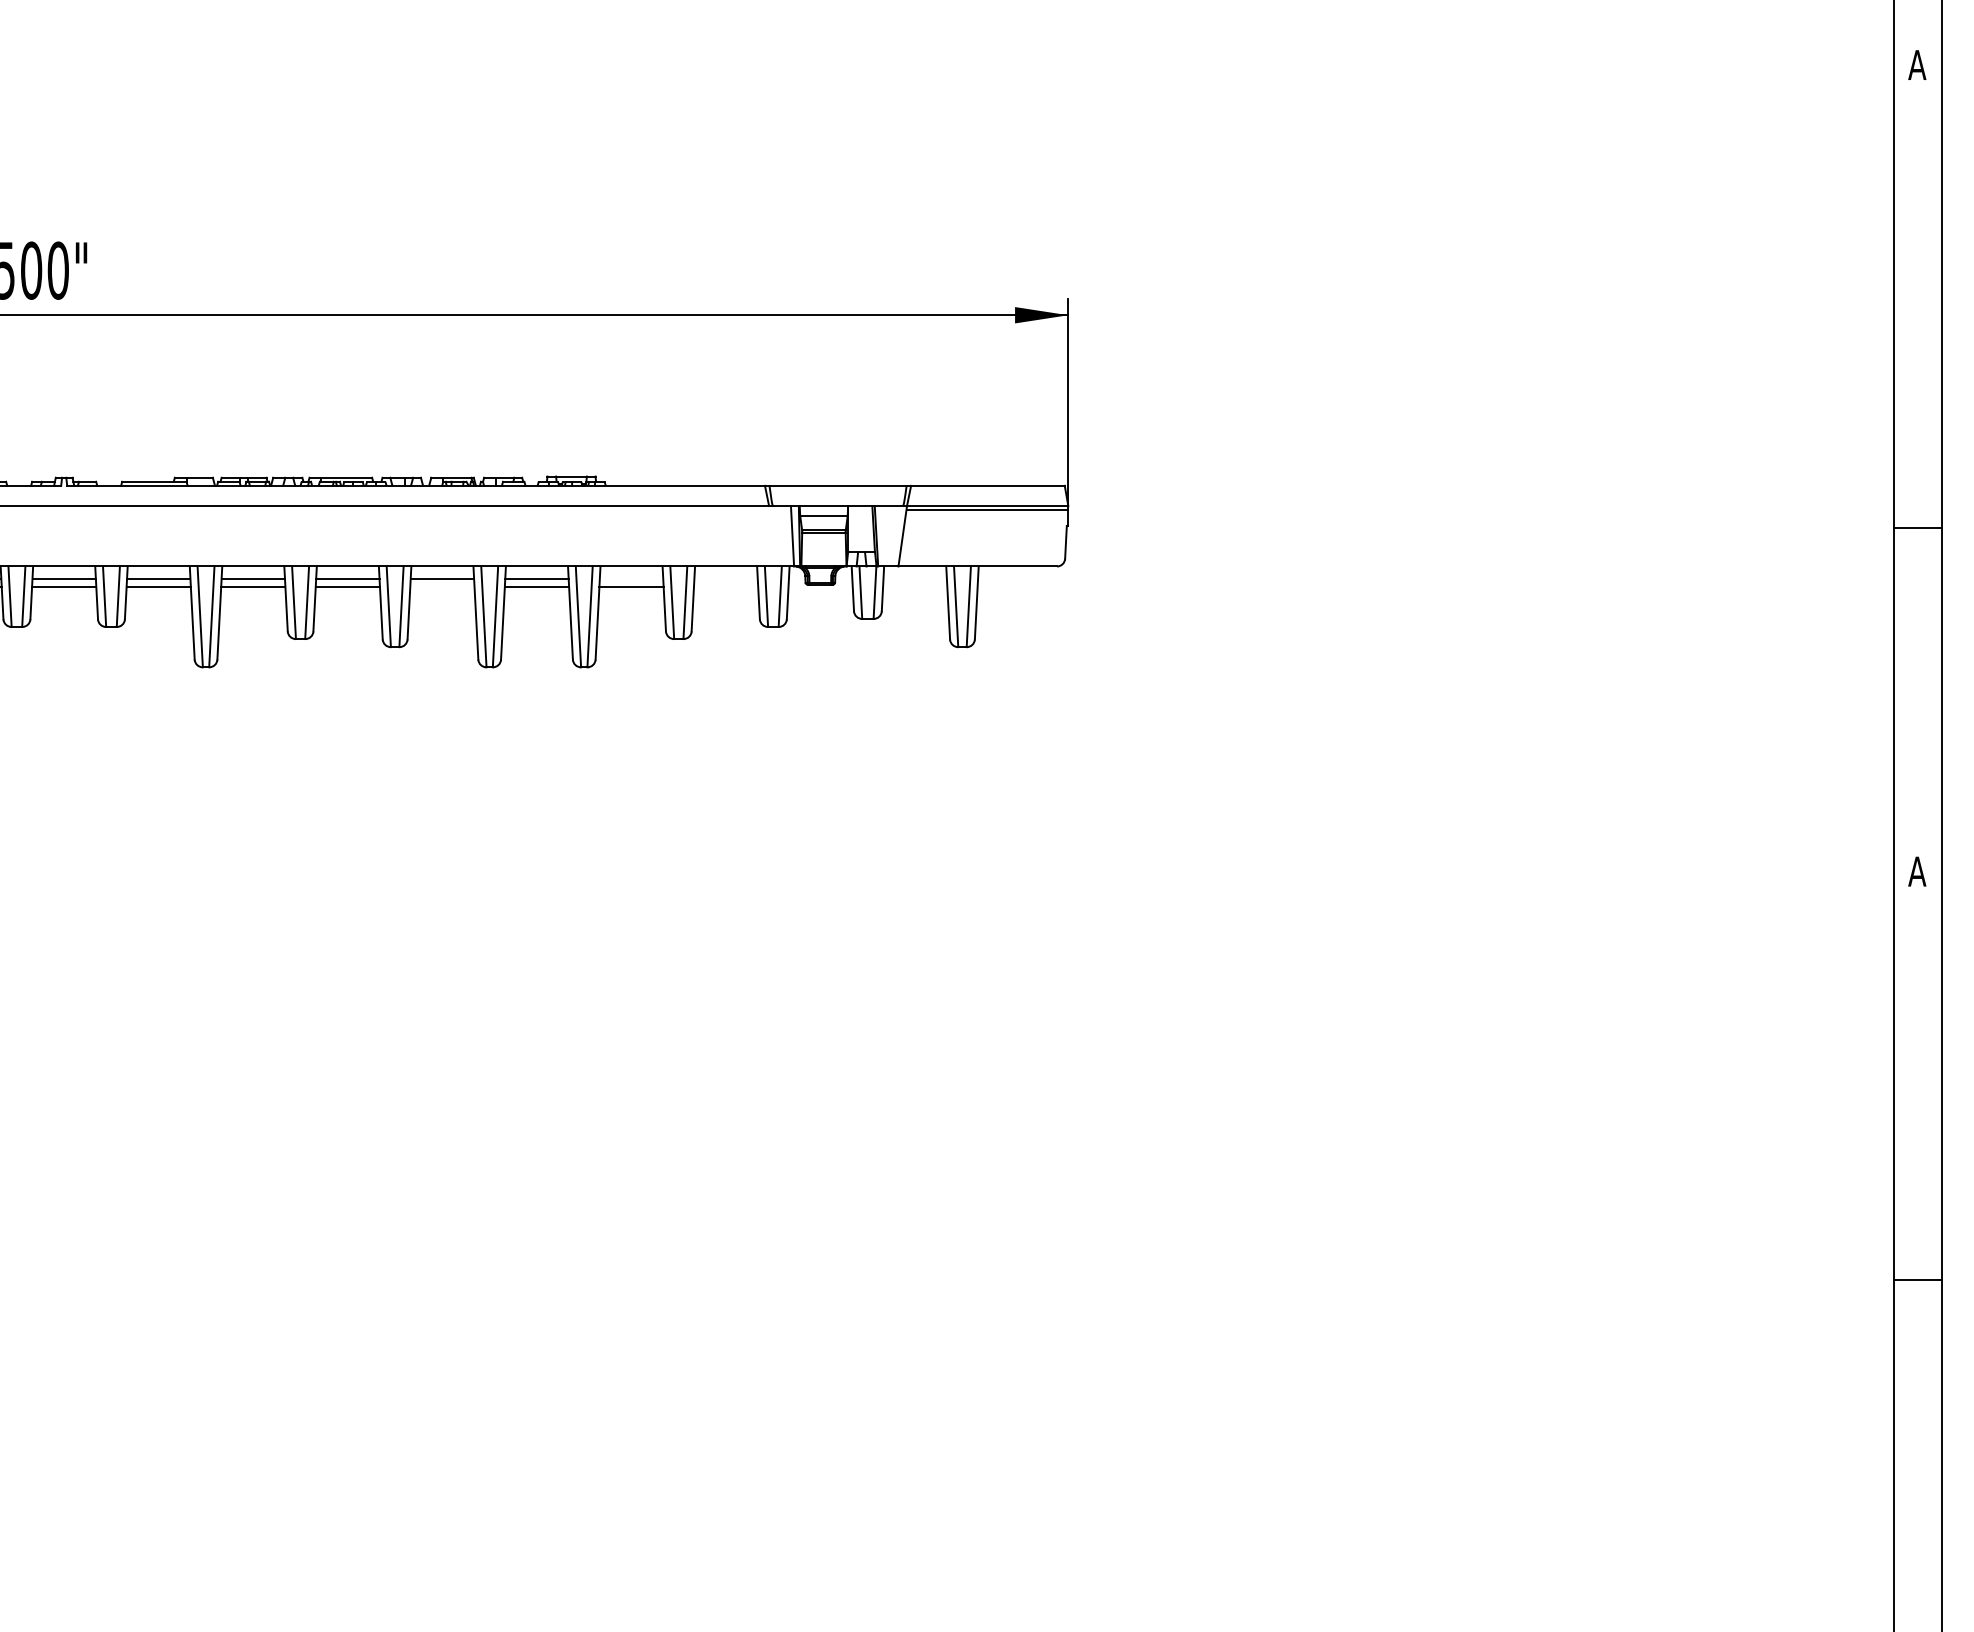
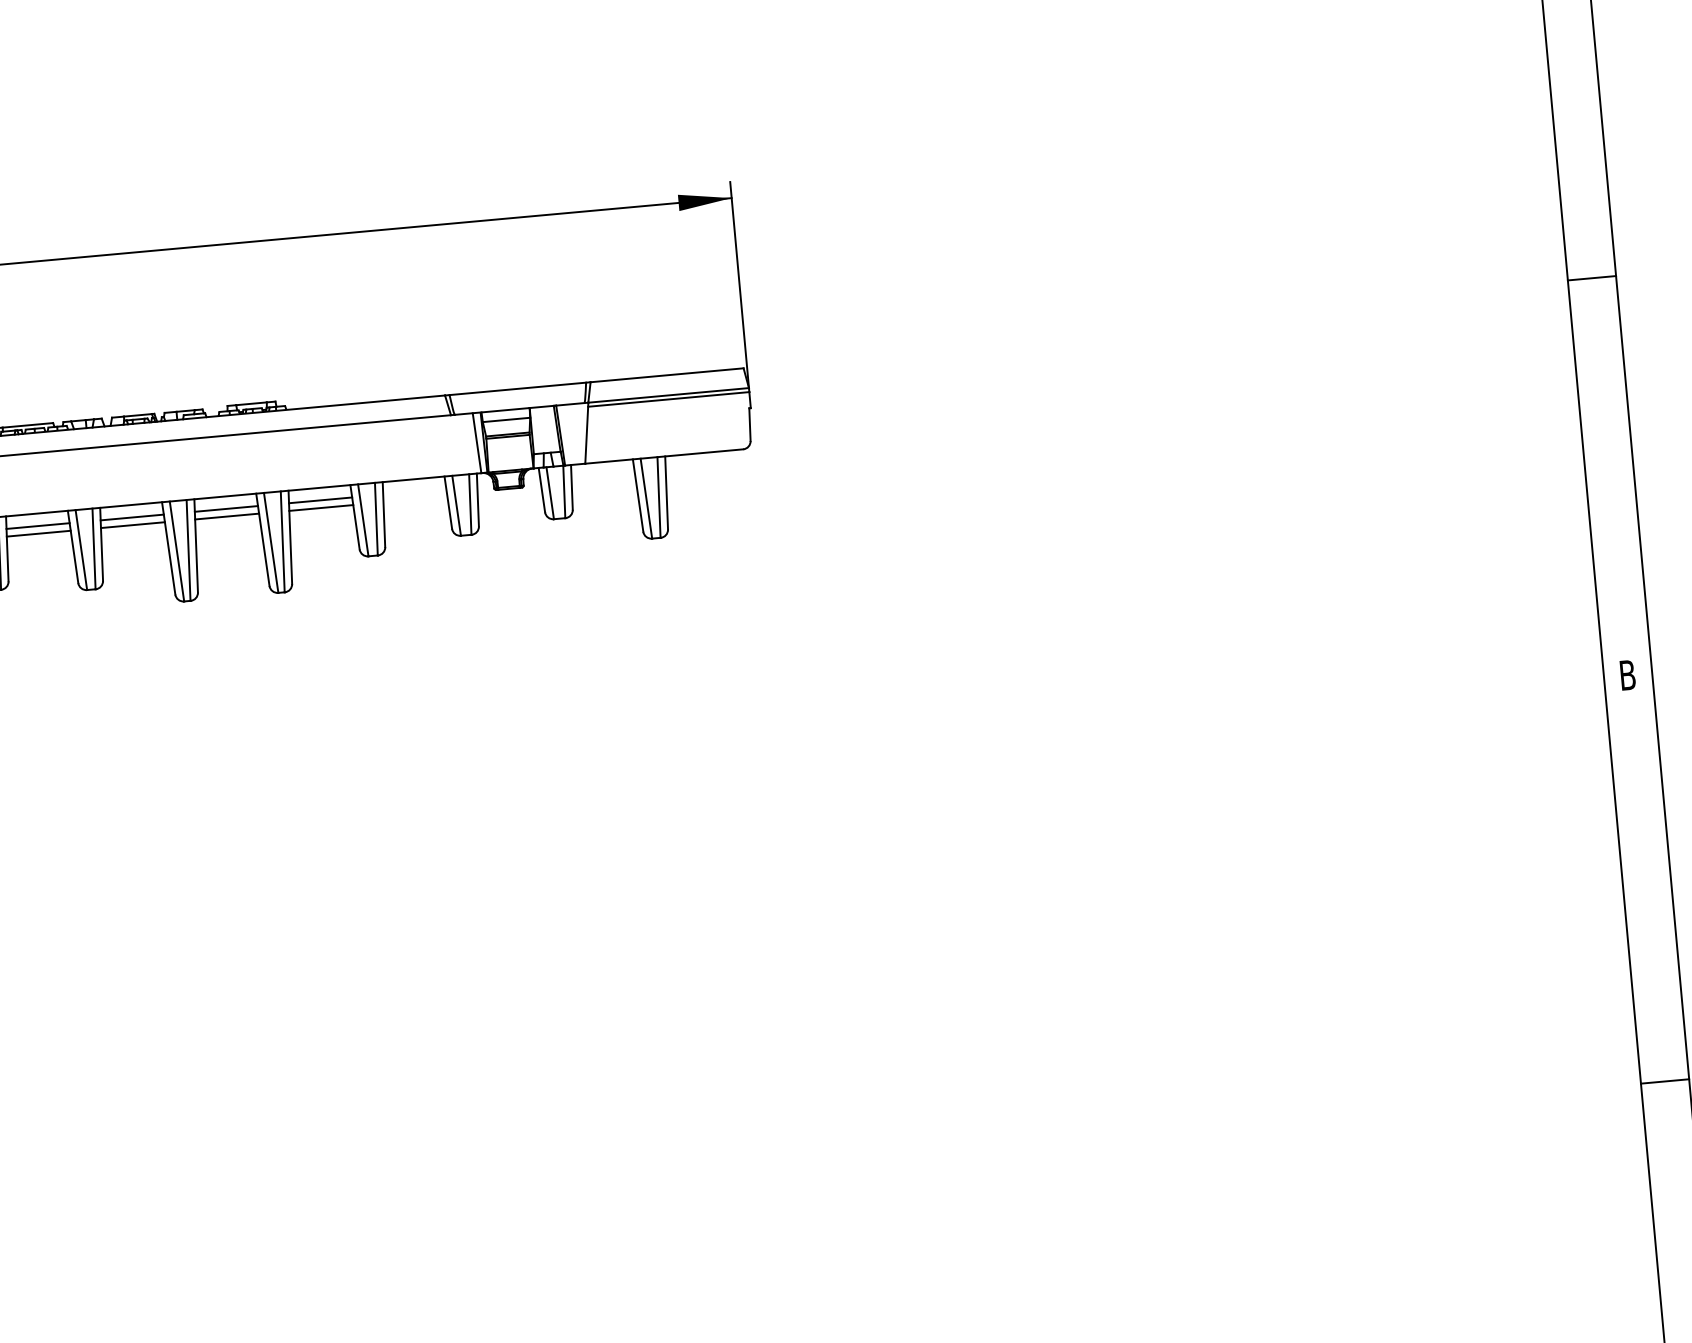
line: (1917, 528) -> (1591, 278), moved
line: (631, 578) -> (320, 499), added
line: (442, 586) -> (133, 524), added
text: (1917, 871) -> (1627, 675), A -> B

